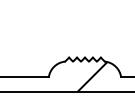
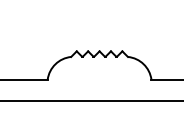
hatch: (92, 77) -> (110, 79), removed

